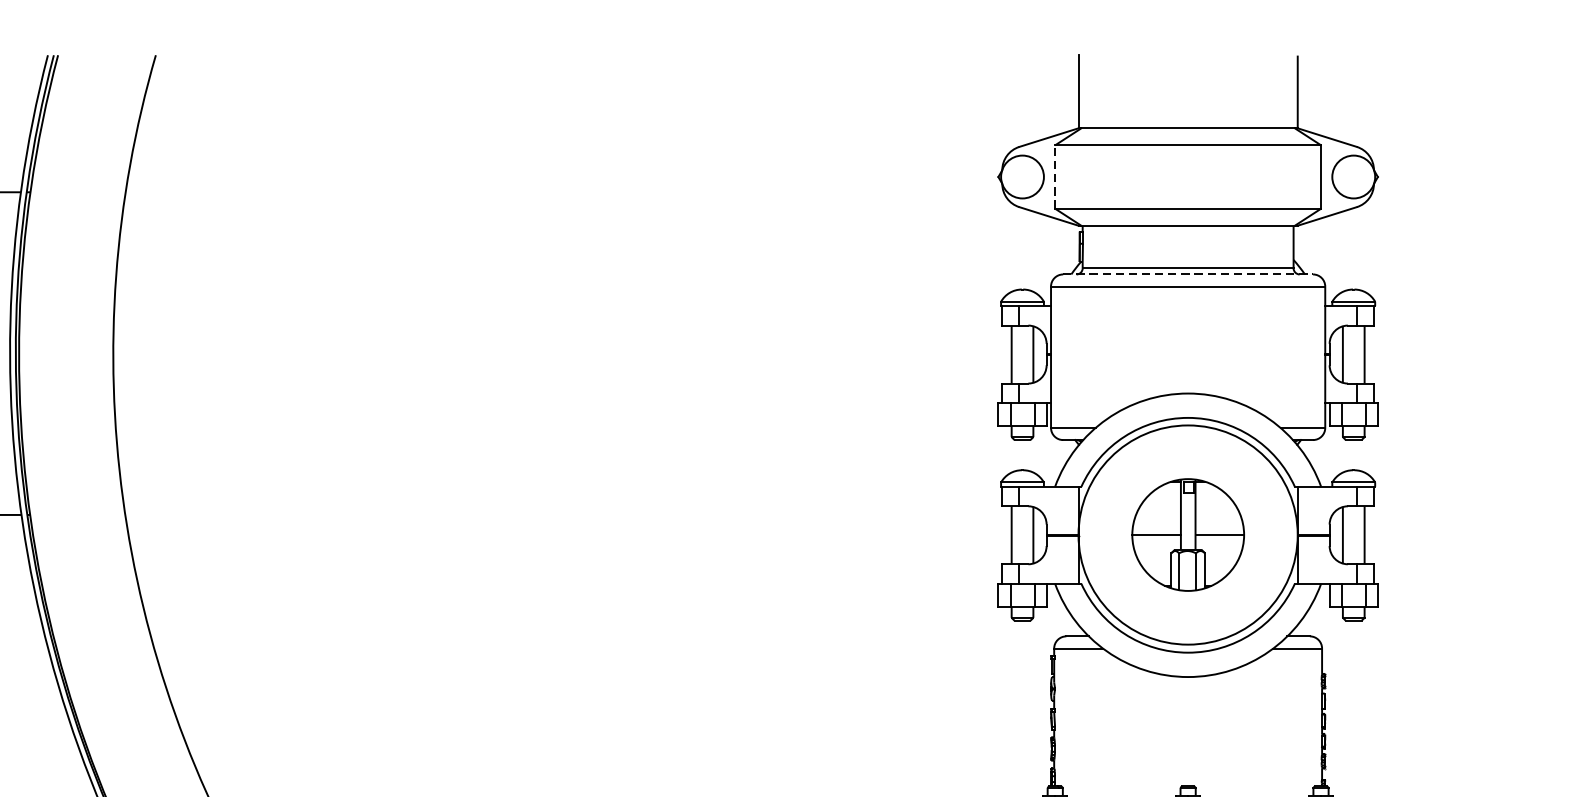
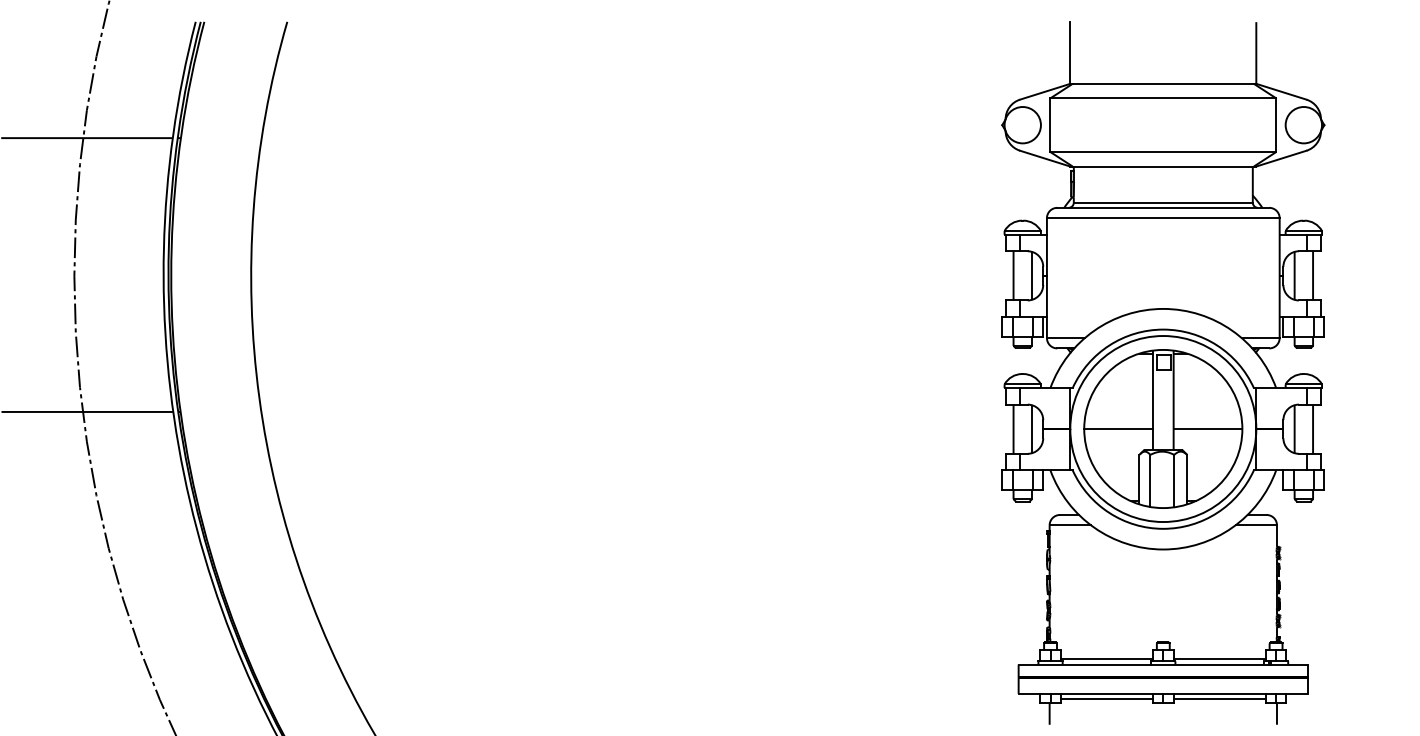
line: (1055, 177) -> (1050, 125), dashed -> solid
line: (1188, 274) -> (1163, 207), dashed -> solid
part: (1188, 534) -> (1163, 428), size x1.67

